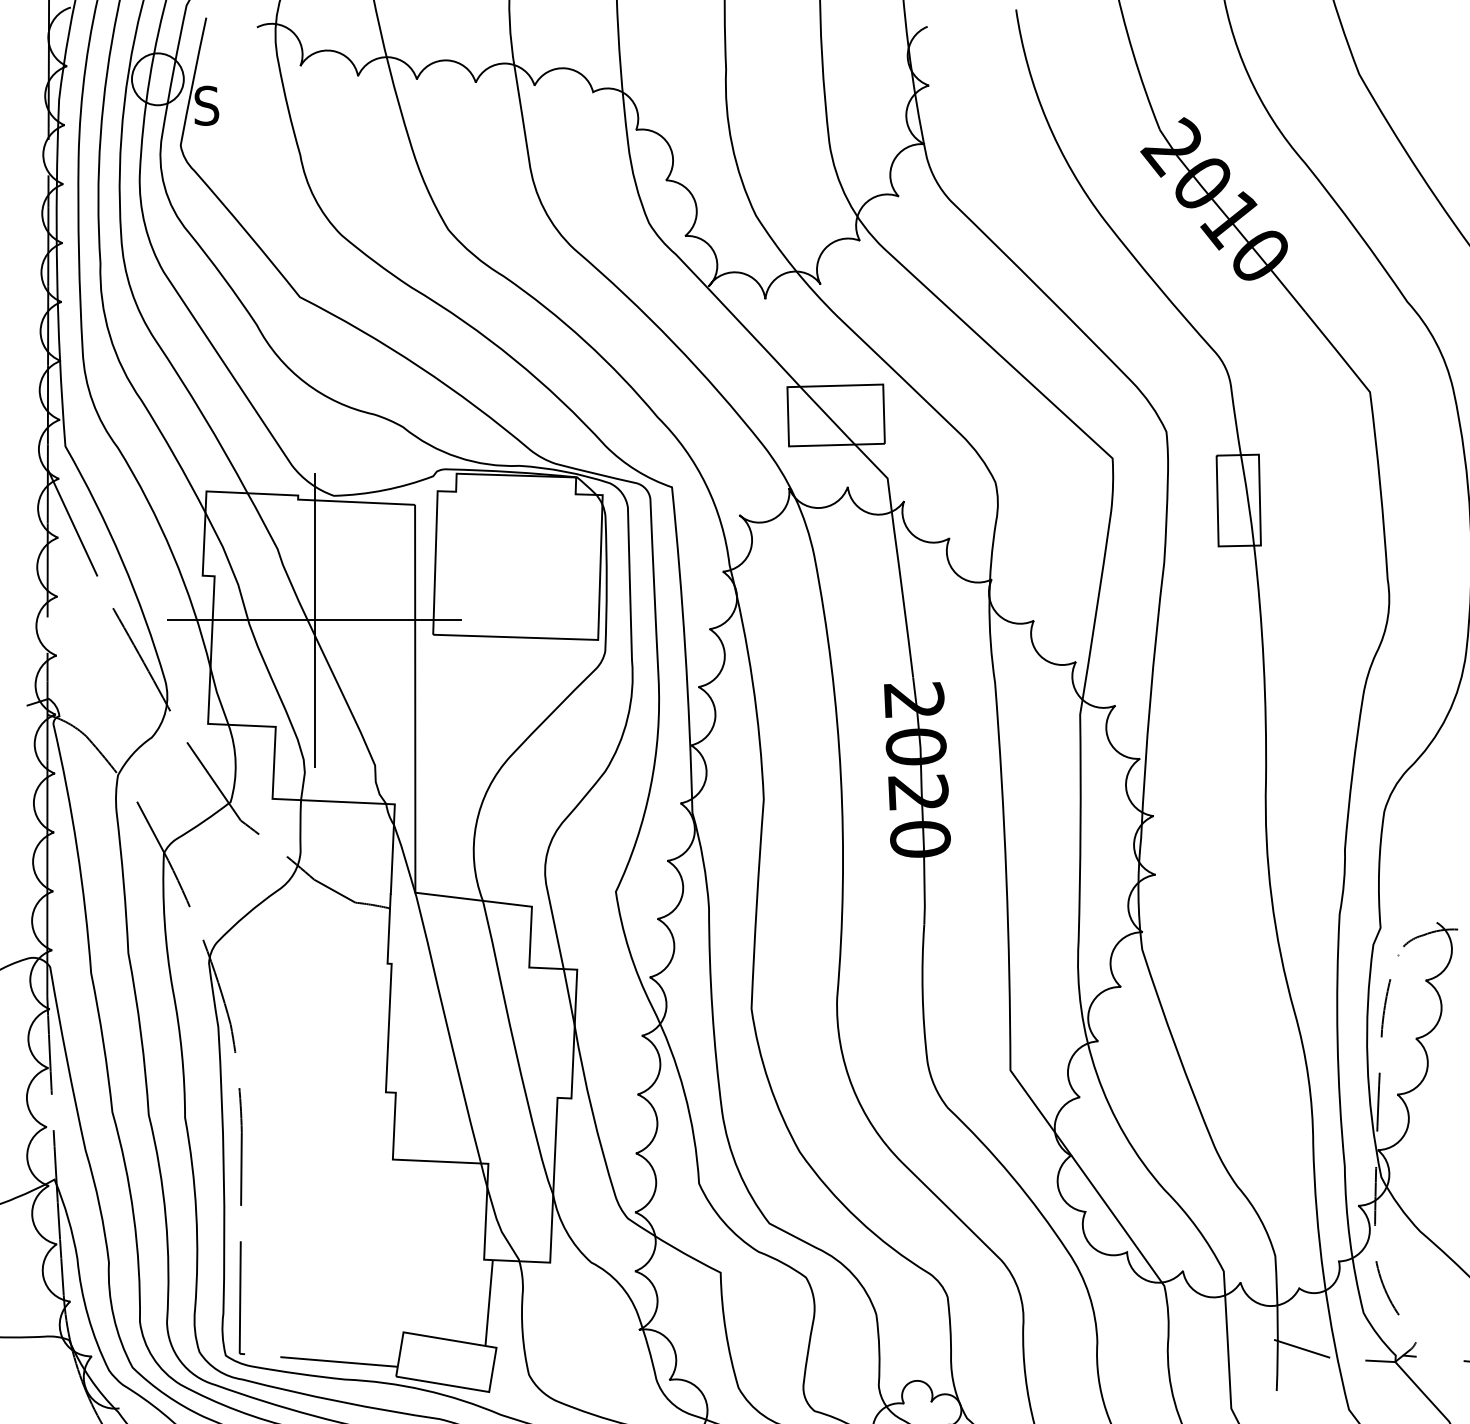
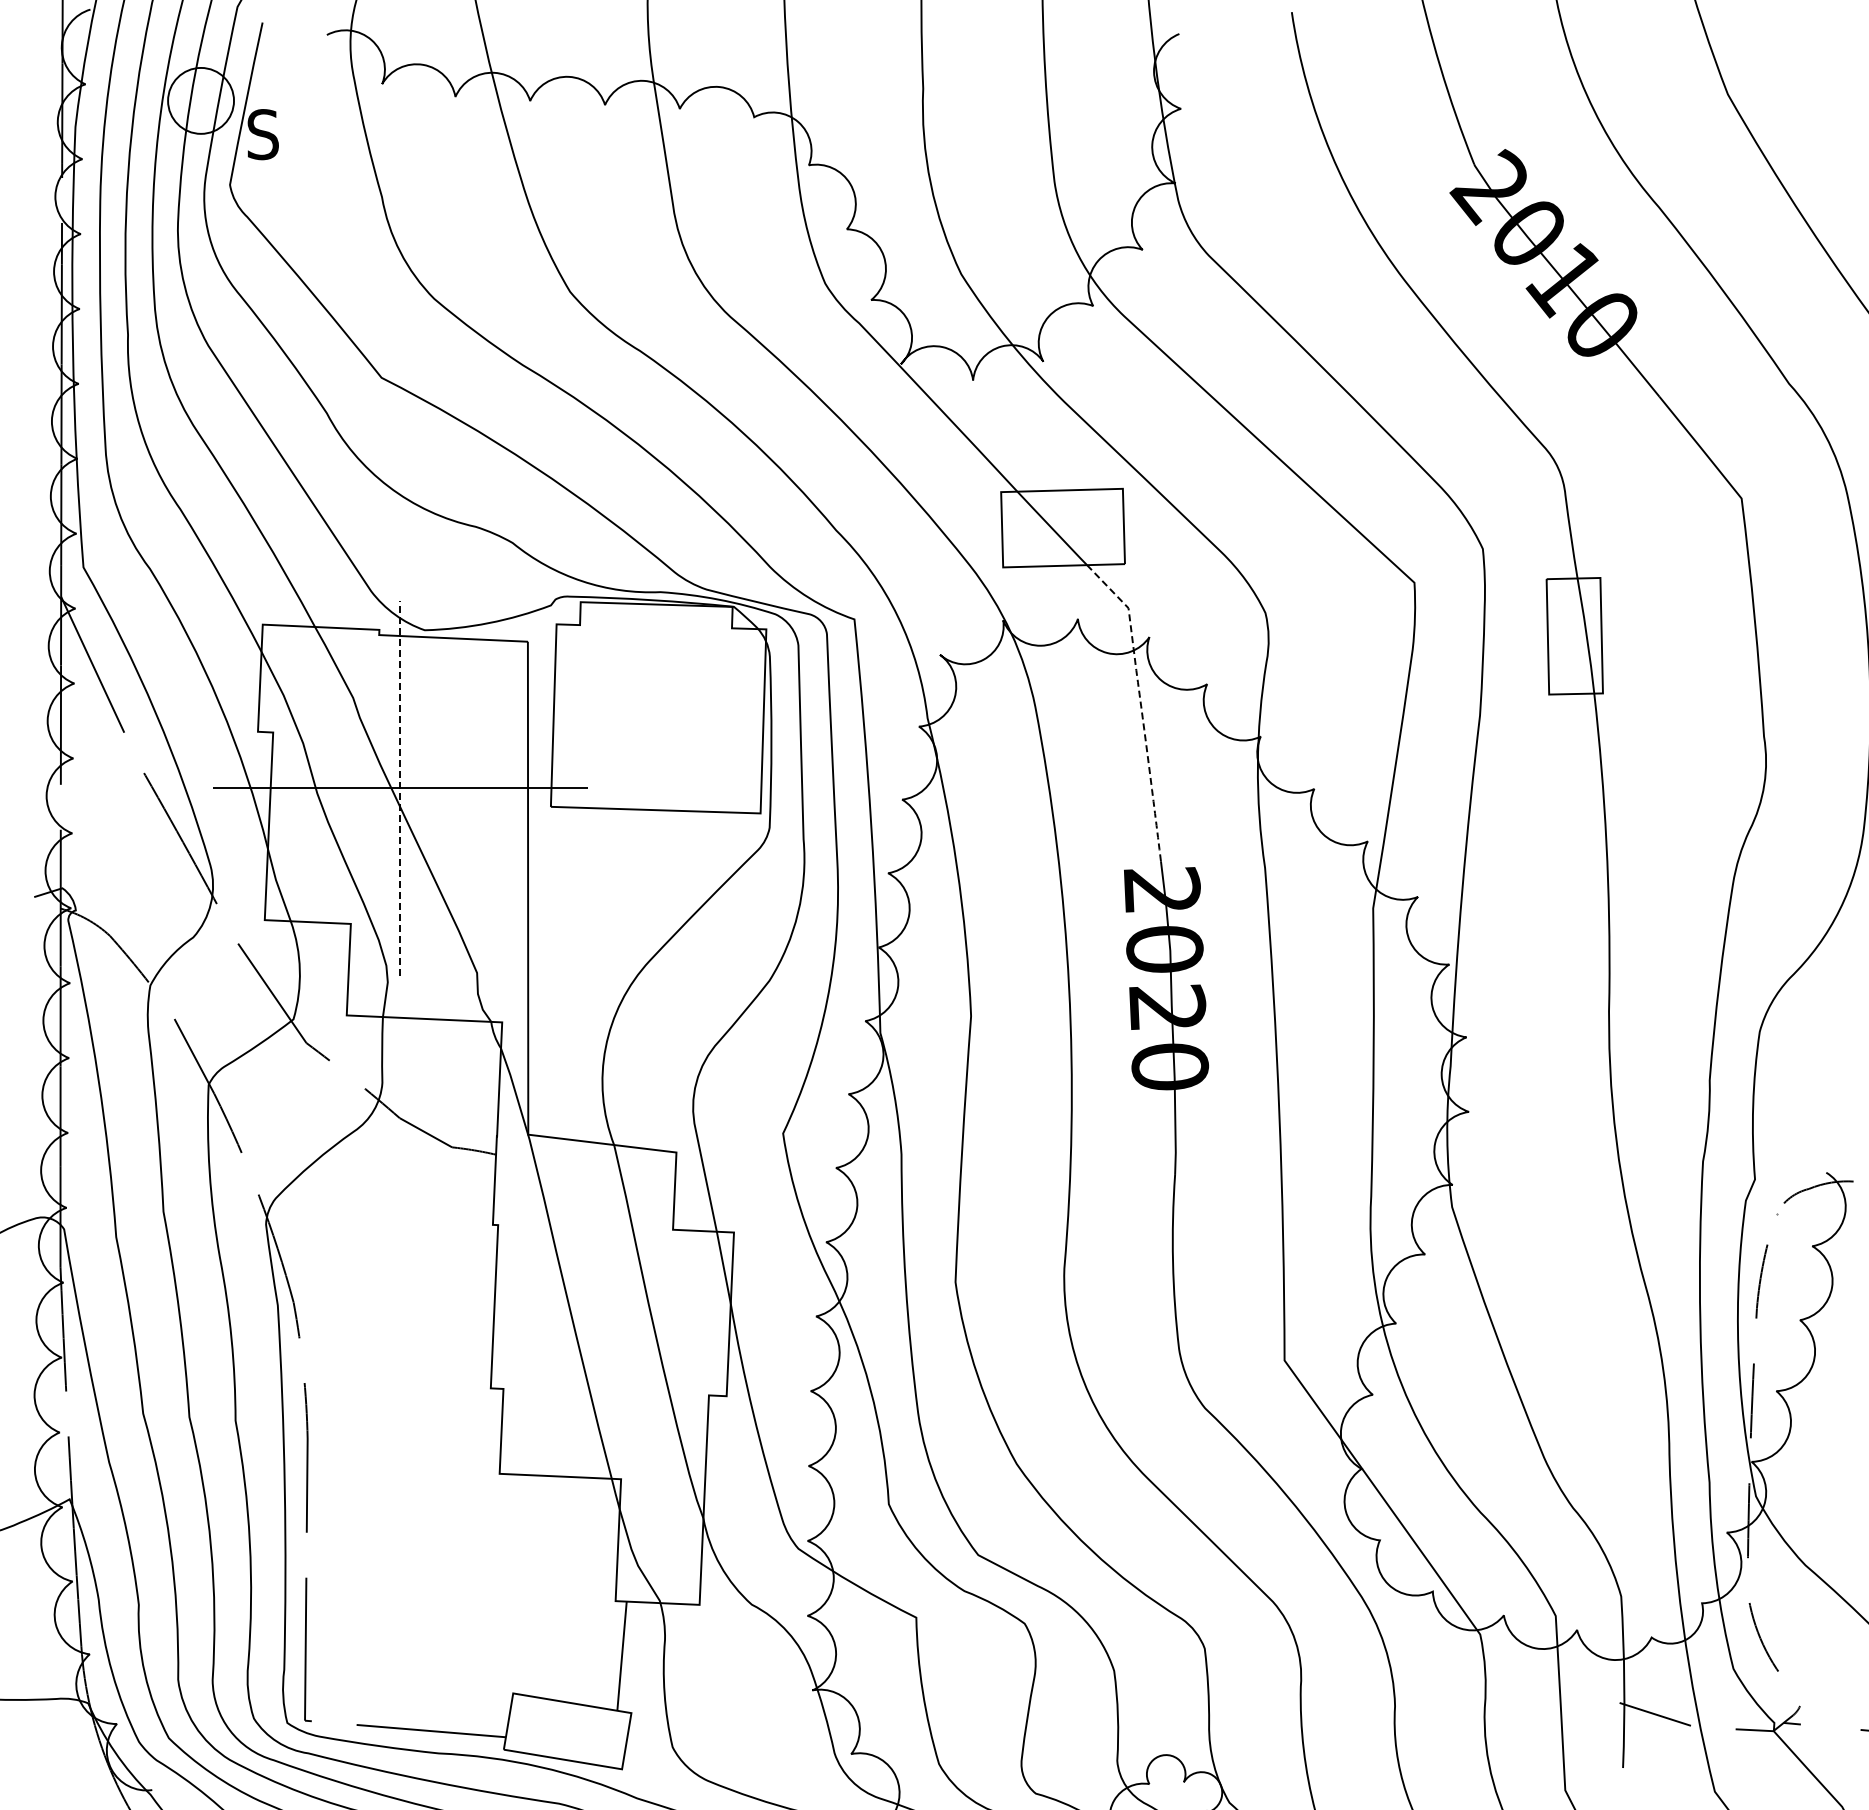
line: (897, 555) -> (1141, 706), solid -> dashed
line: (314, 619) -> (400, 787), solid -> dashed

